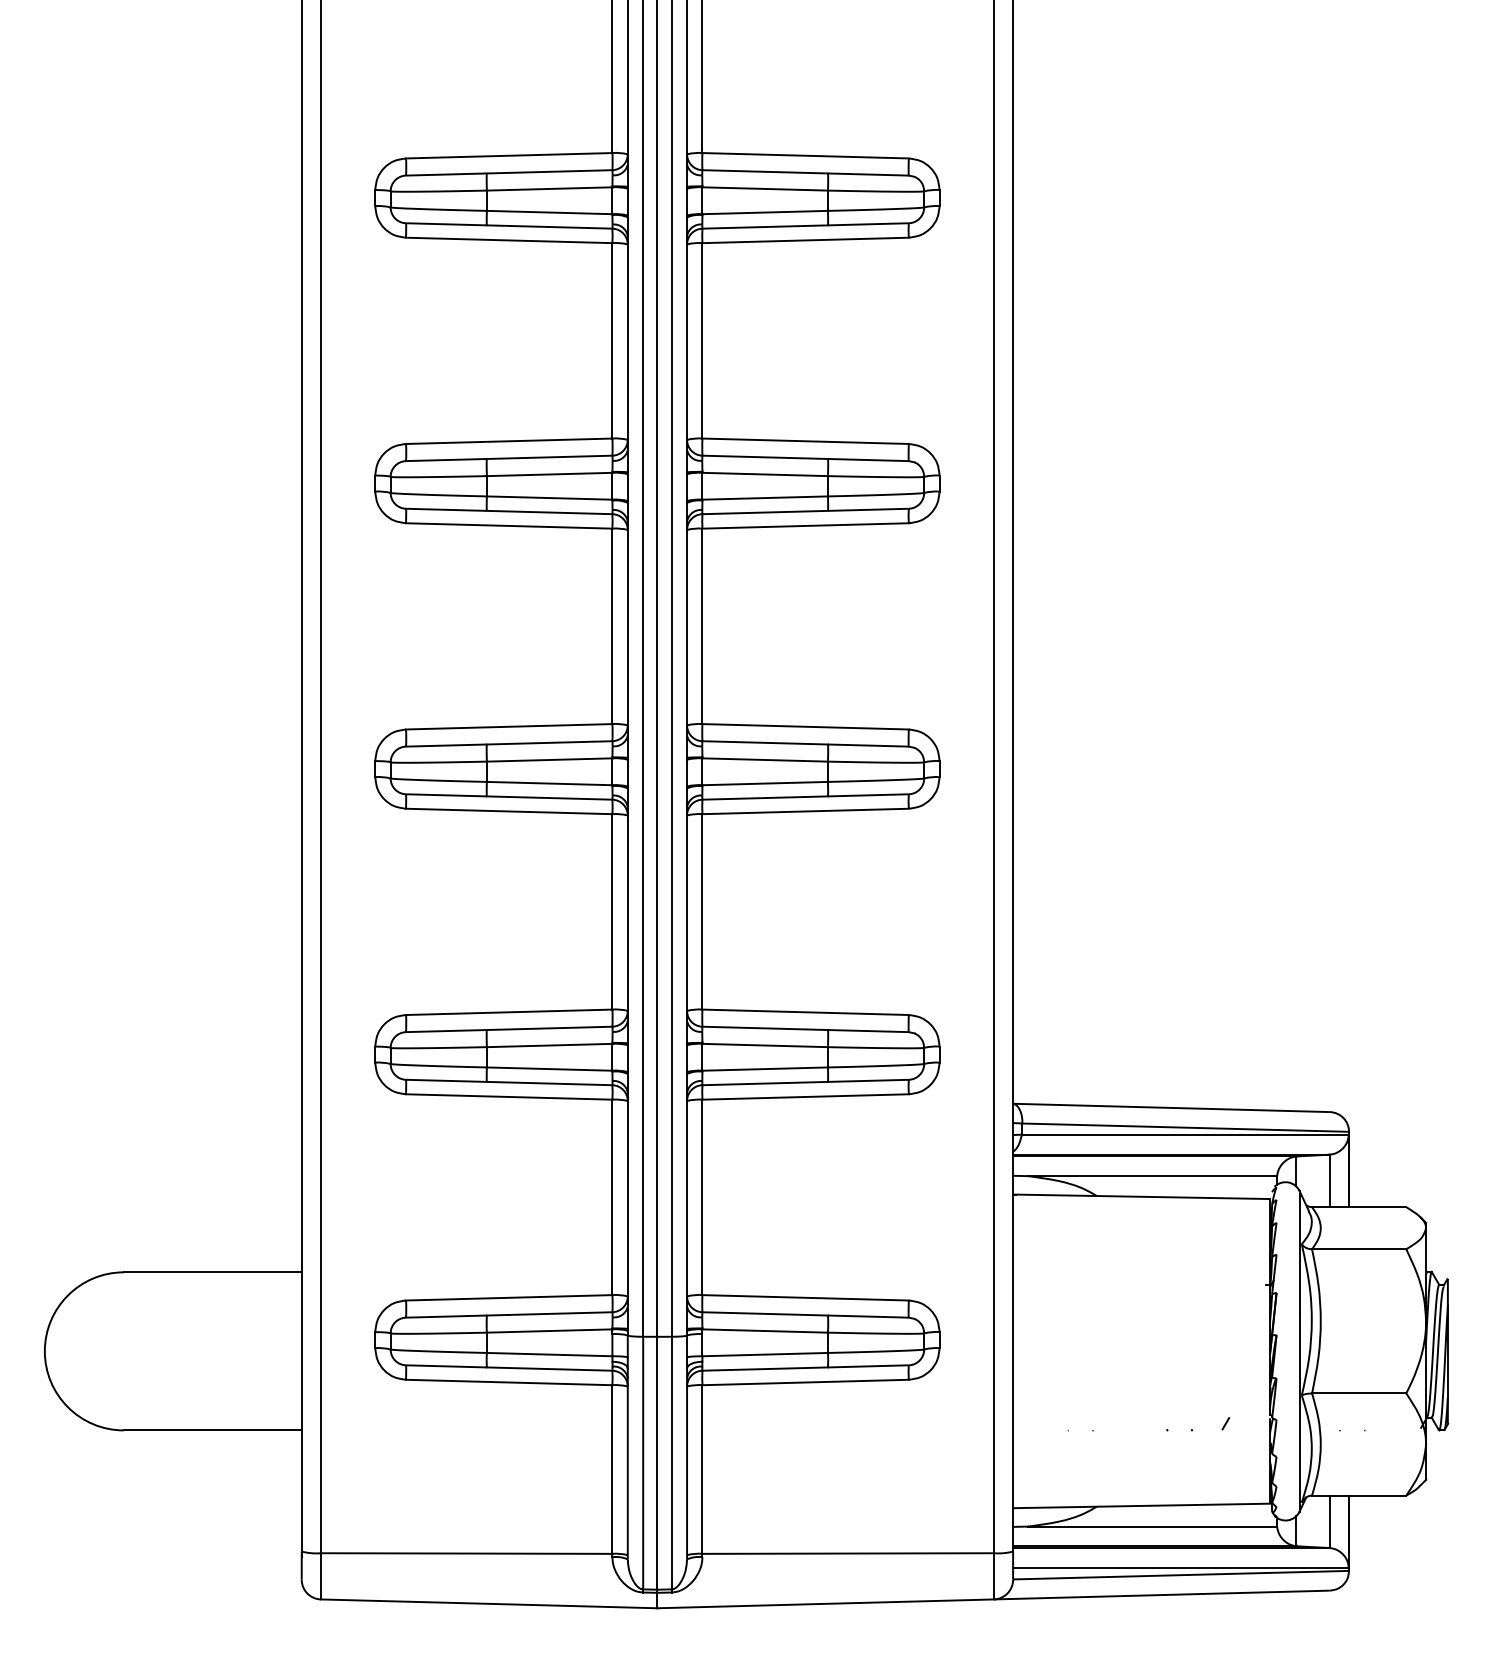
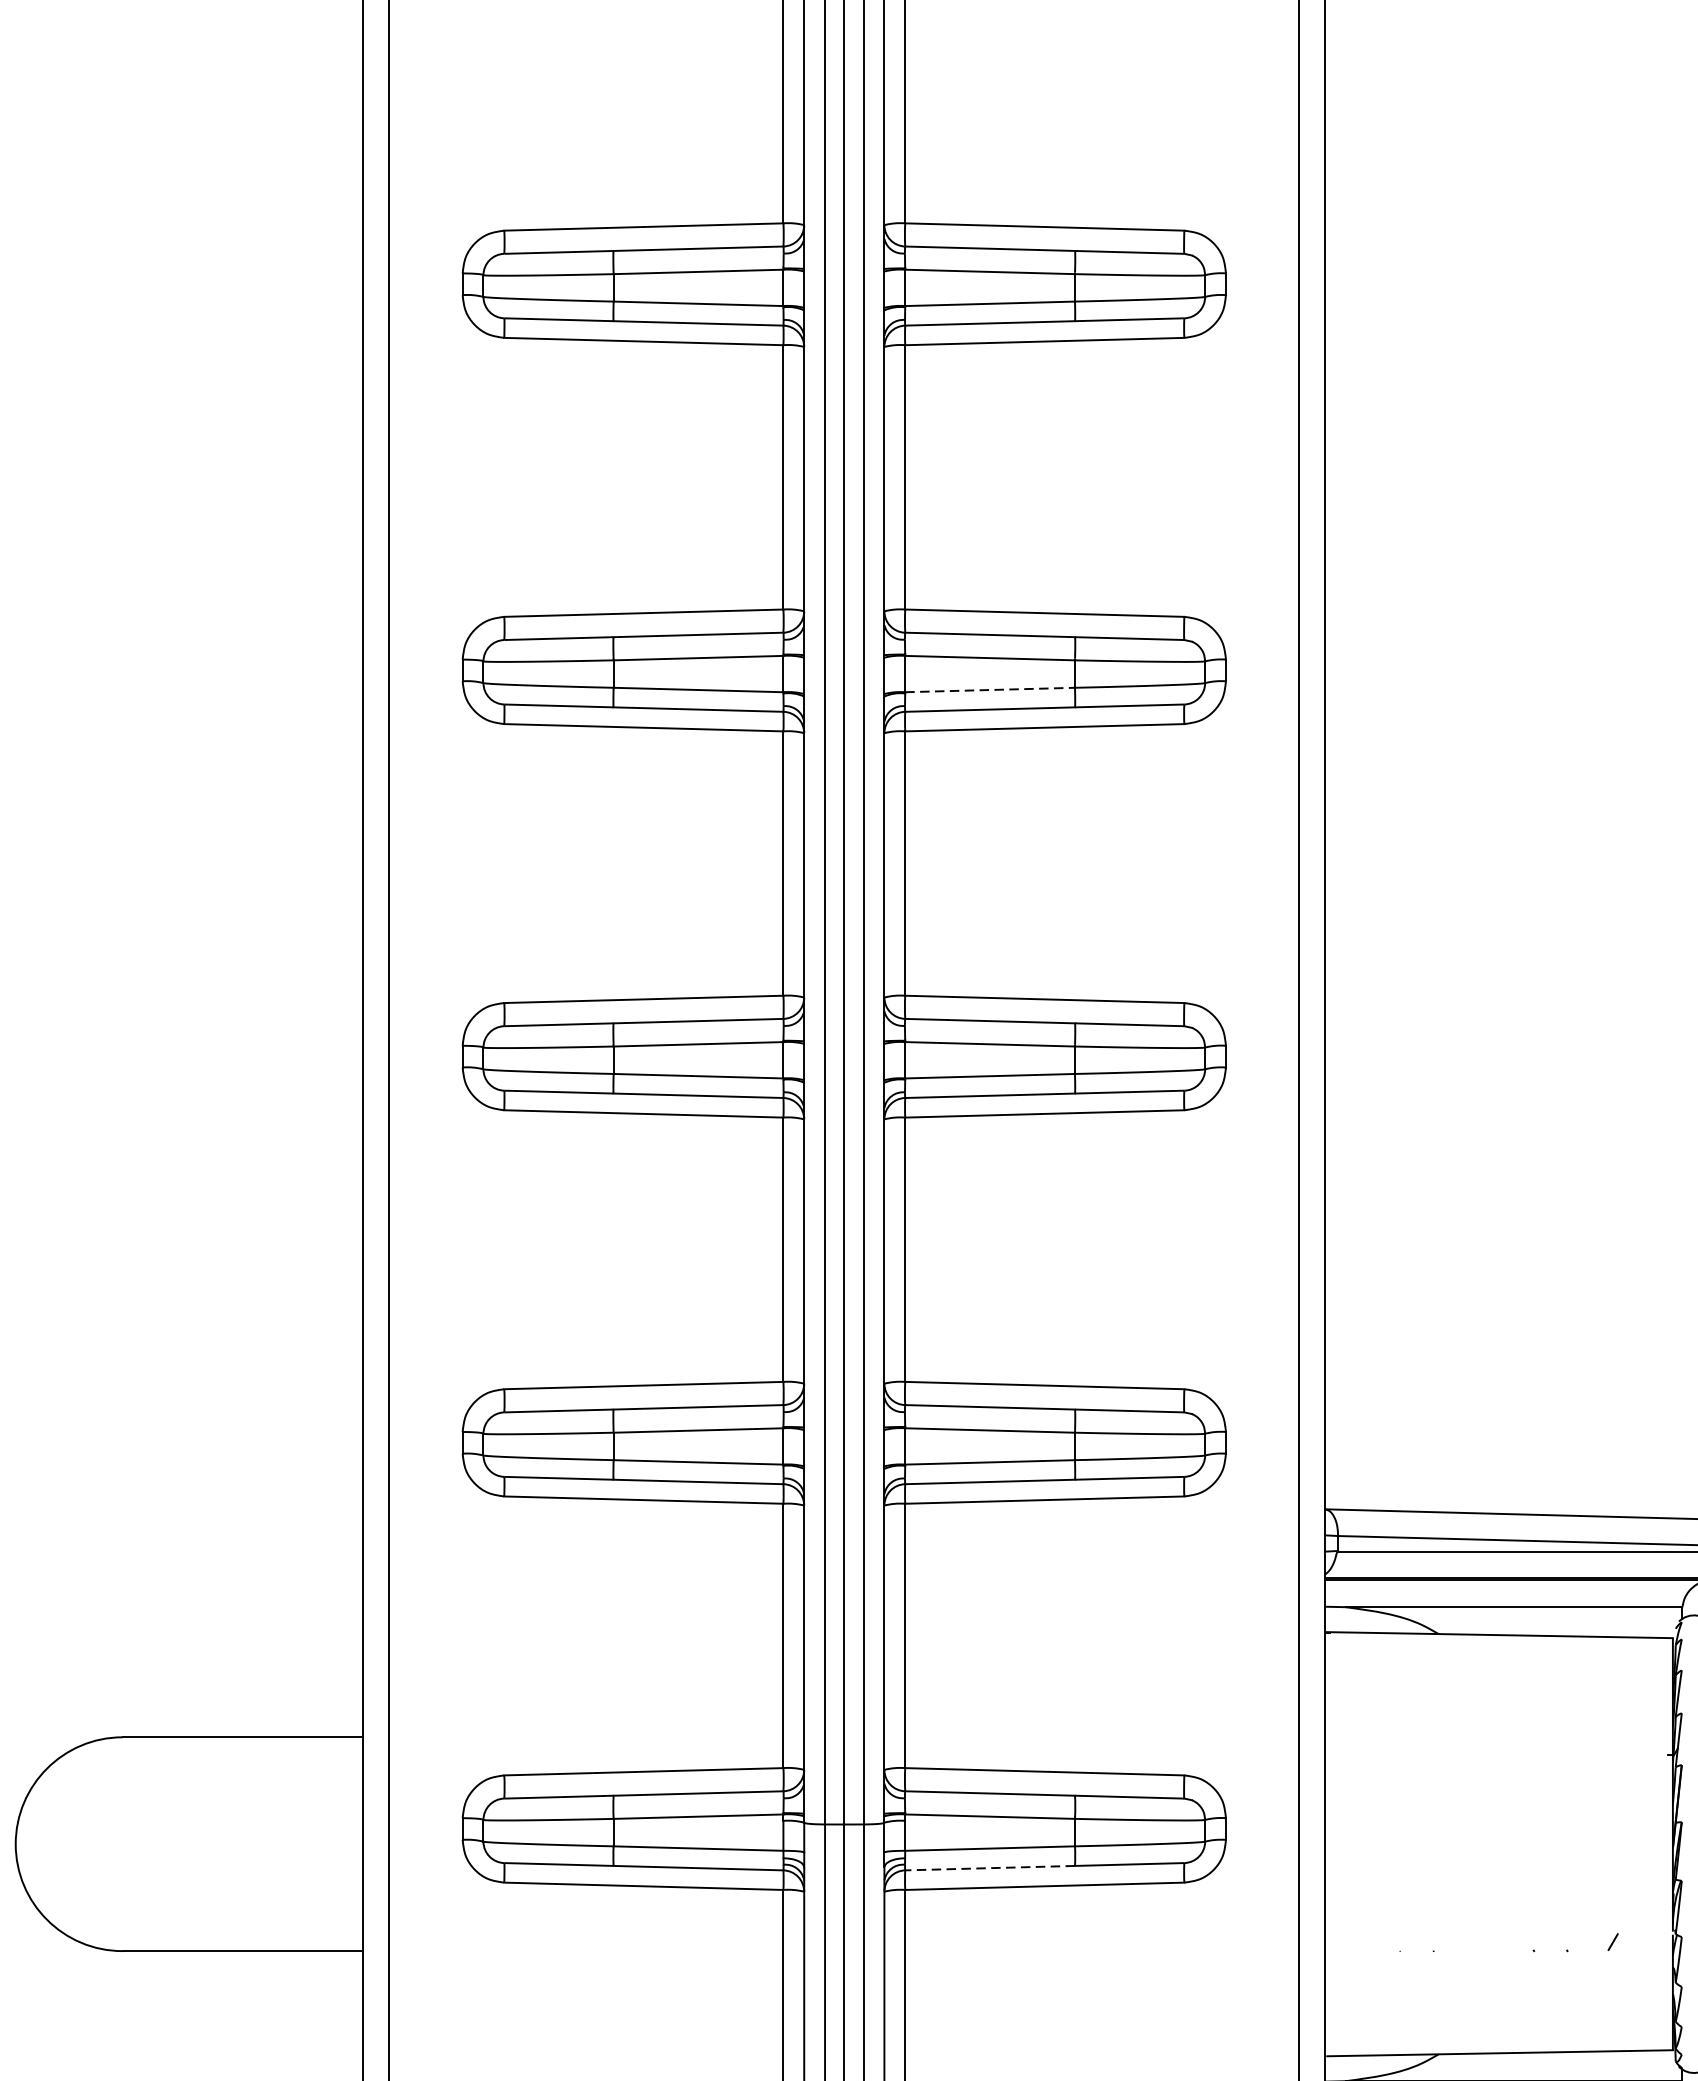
line: (765, 498) -> (990, 690), solid -> dashed
line: (765, 1369) -> (990, 1868), solid -> dashed

